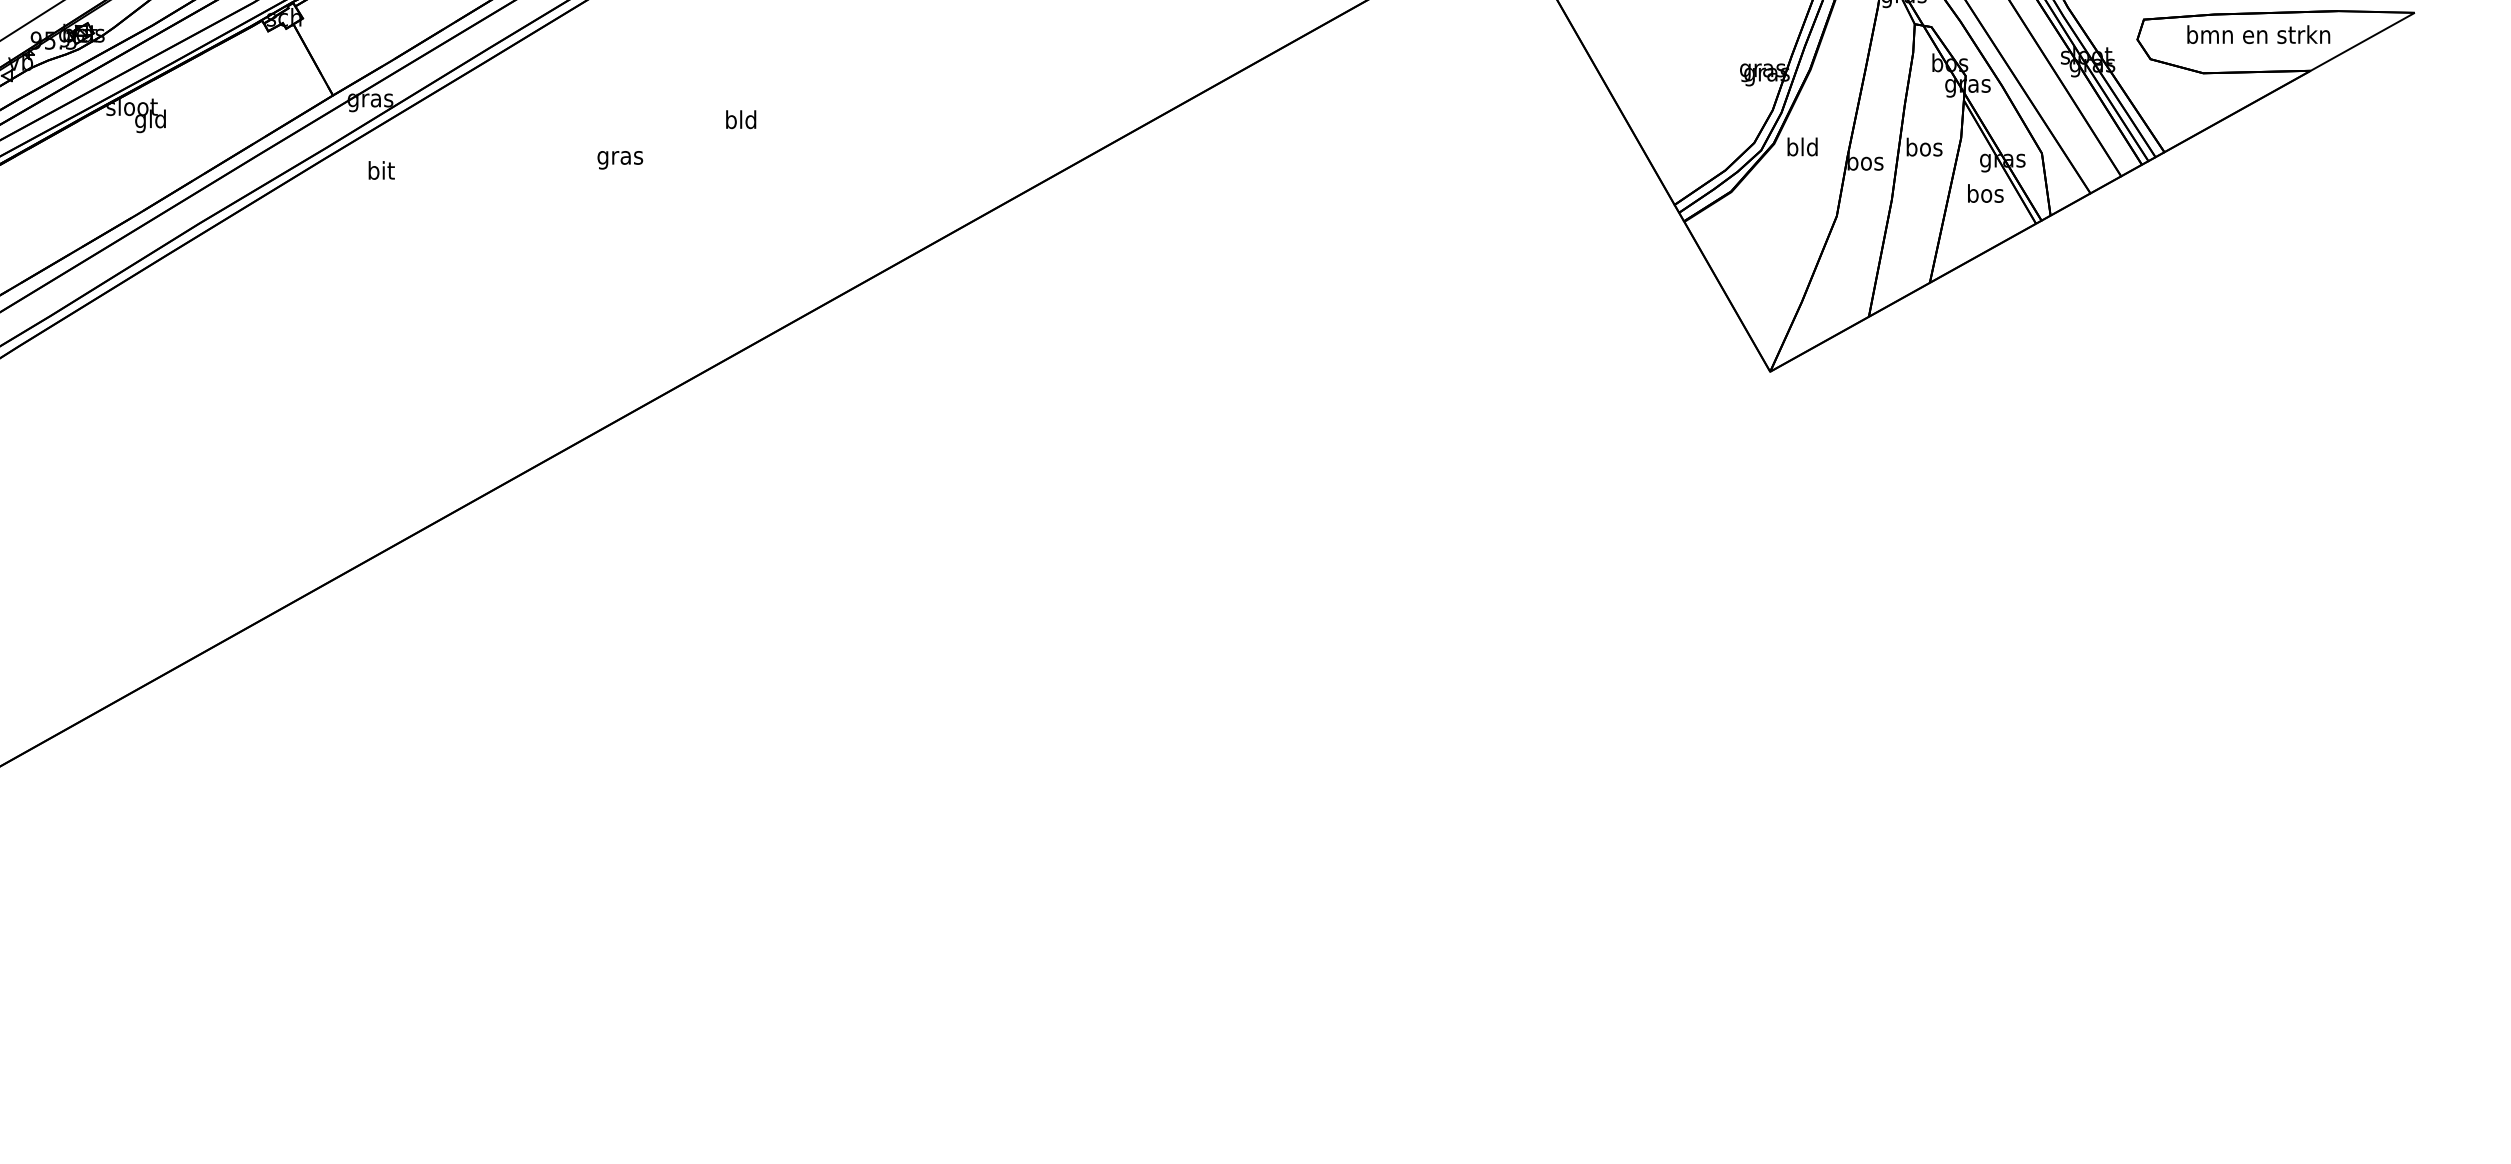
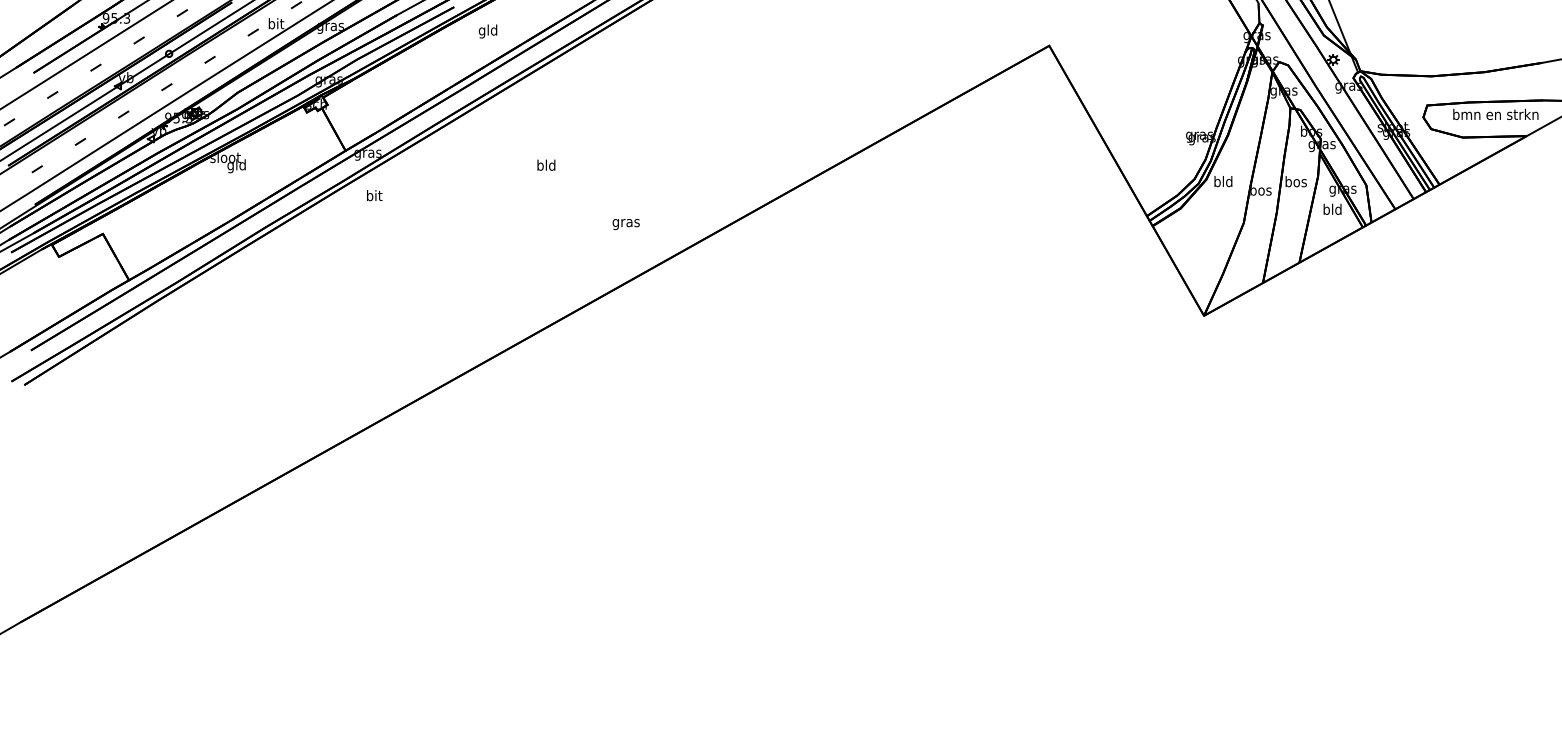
text: (741, 118) -> (546, 164), moved
text: (619, 160) -> (625, 224), moved
text: (1985, 192) -> (1332, 208), bos -> bld

